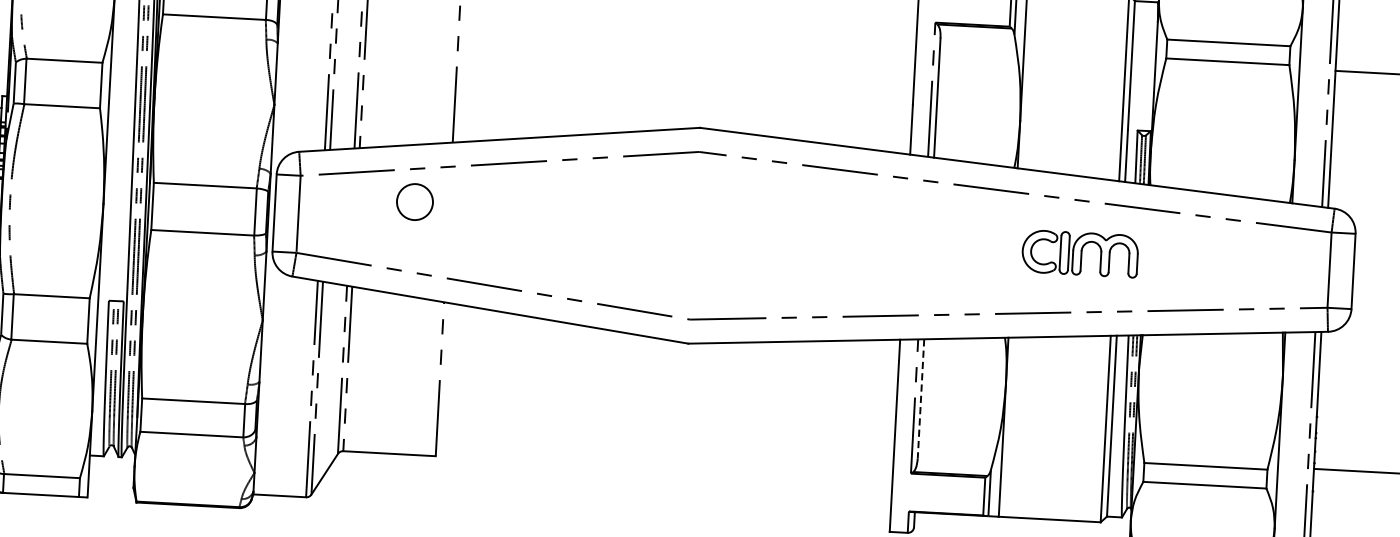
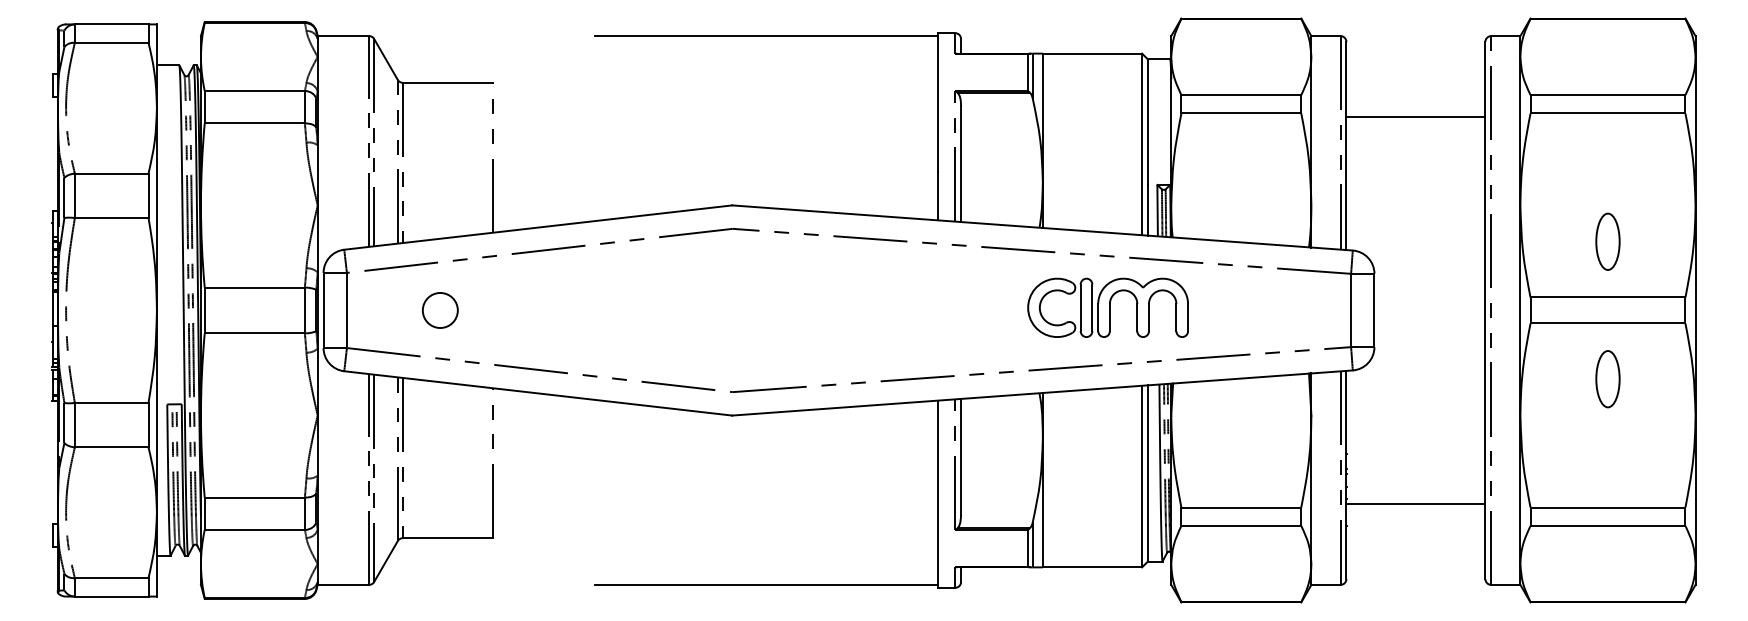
circle: (414, 202) -> (439, 310), moved
part: (1079, 253) -> (1107, 307), size x1.43
line: (921, 399) -> (961, 457), dashed -> solid
line: (713, 518) -> (765, 584), added

